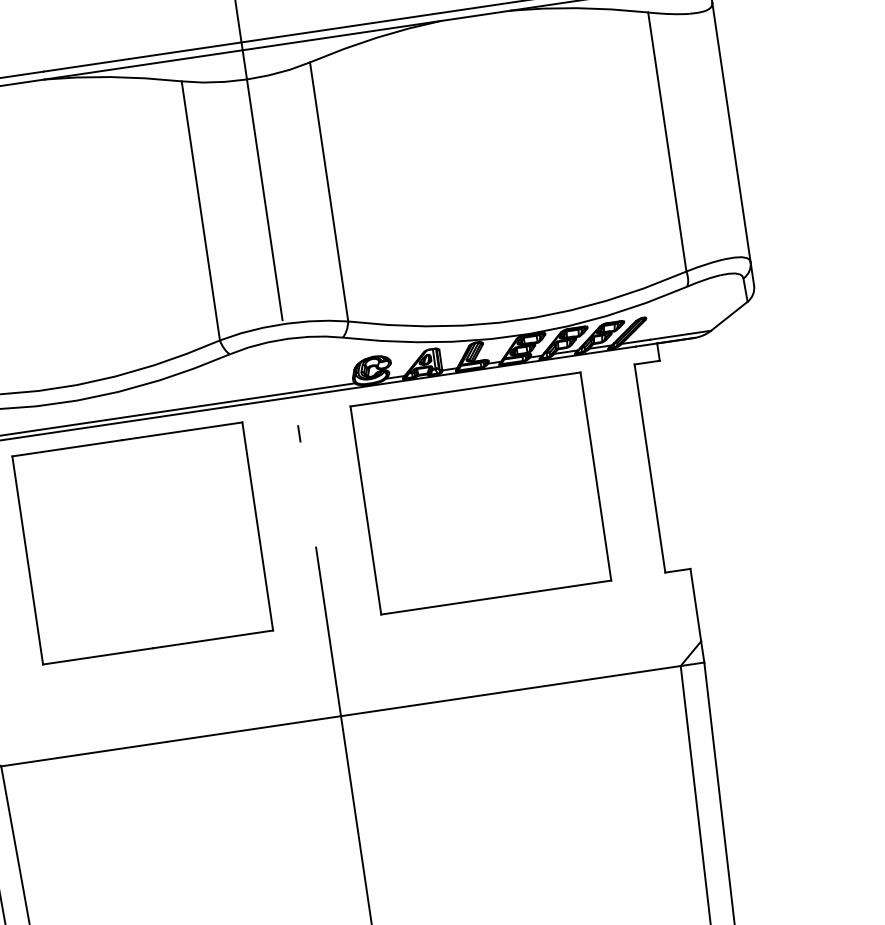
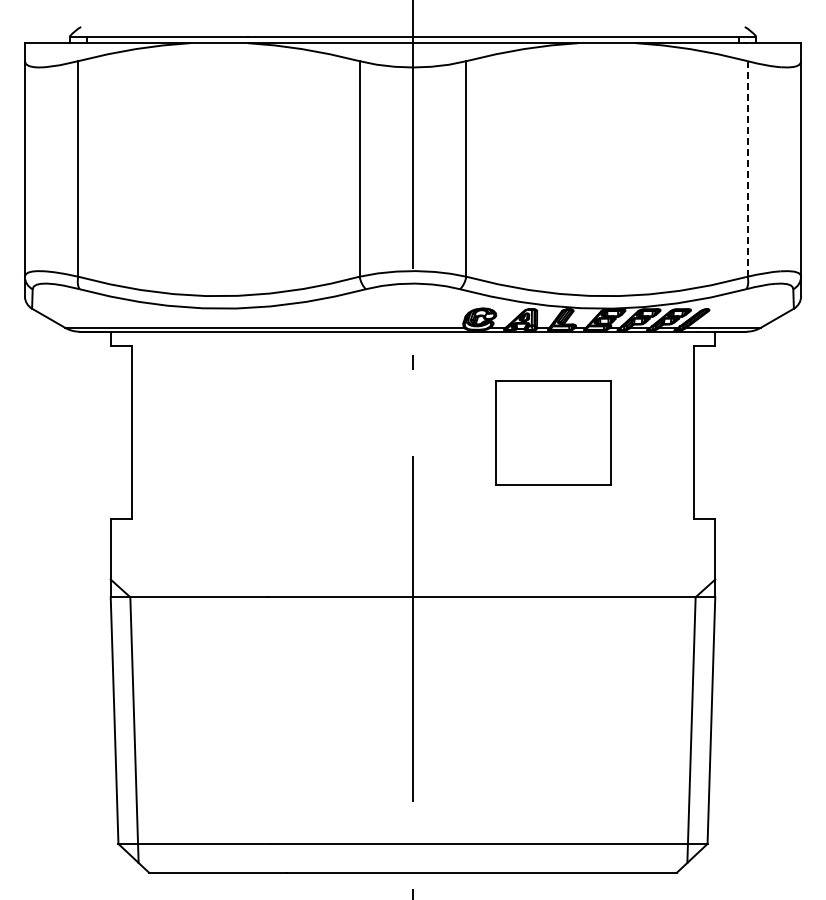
line: (666, 141) -> (747, 168), solid -> dashed
part: (480, 493) -> (553, 432), size x0.6
part: (142, 543) -> (272, 432), removed

